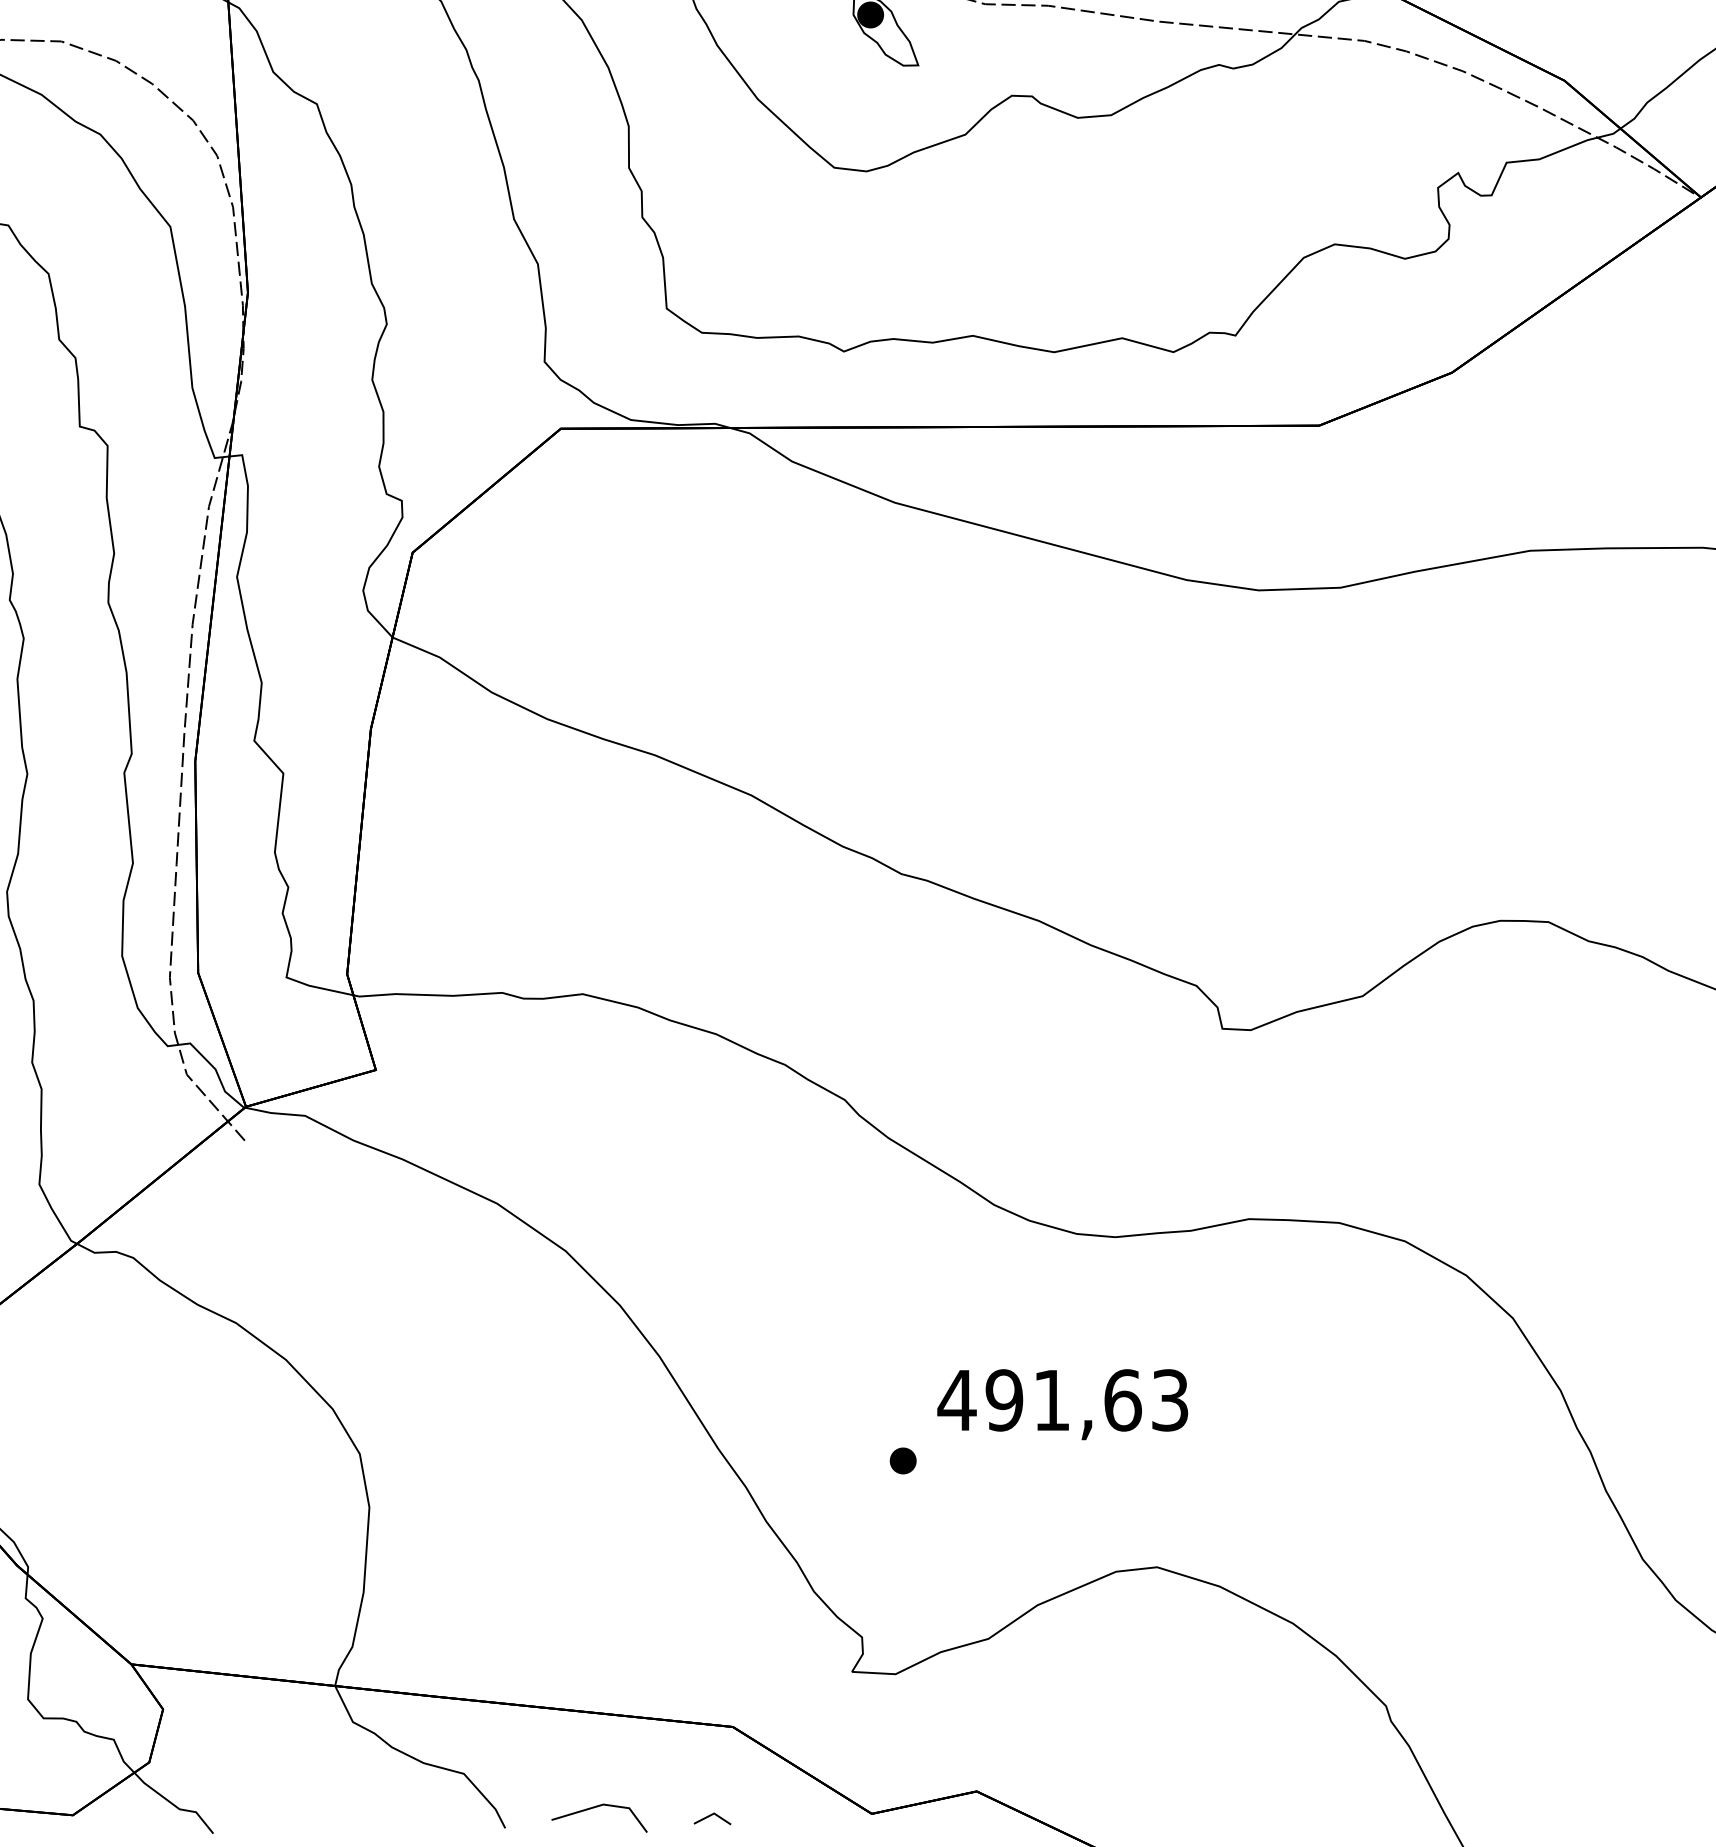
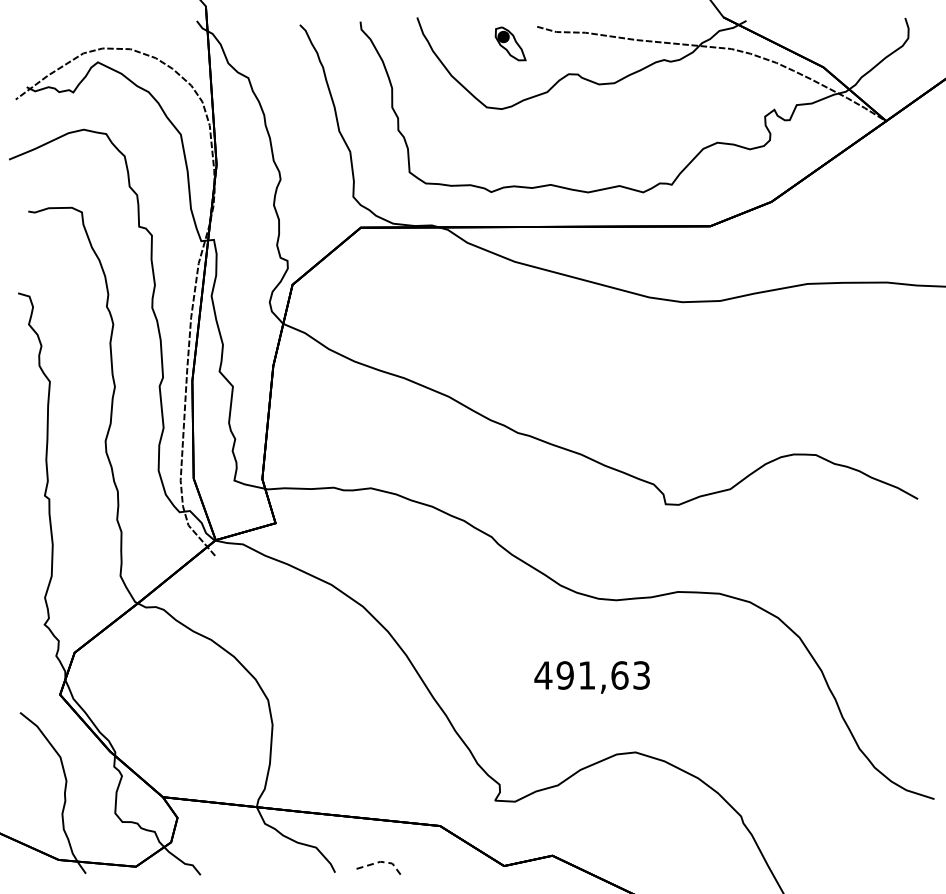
part: (902, 1461) -> (518, 703), removed
line: (605, 1803) -> (381, 861), solid -> dashed
line: (711, 1816) -> (430, 867), removed

